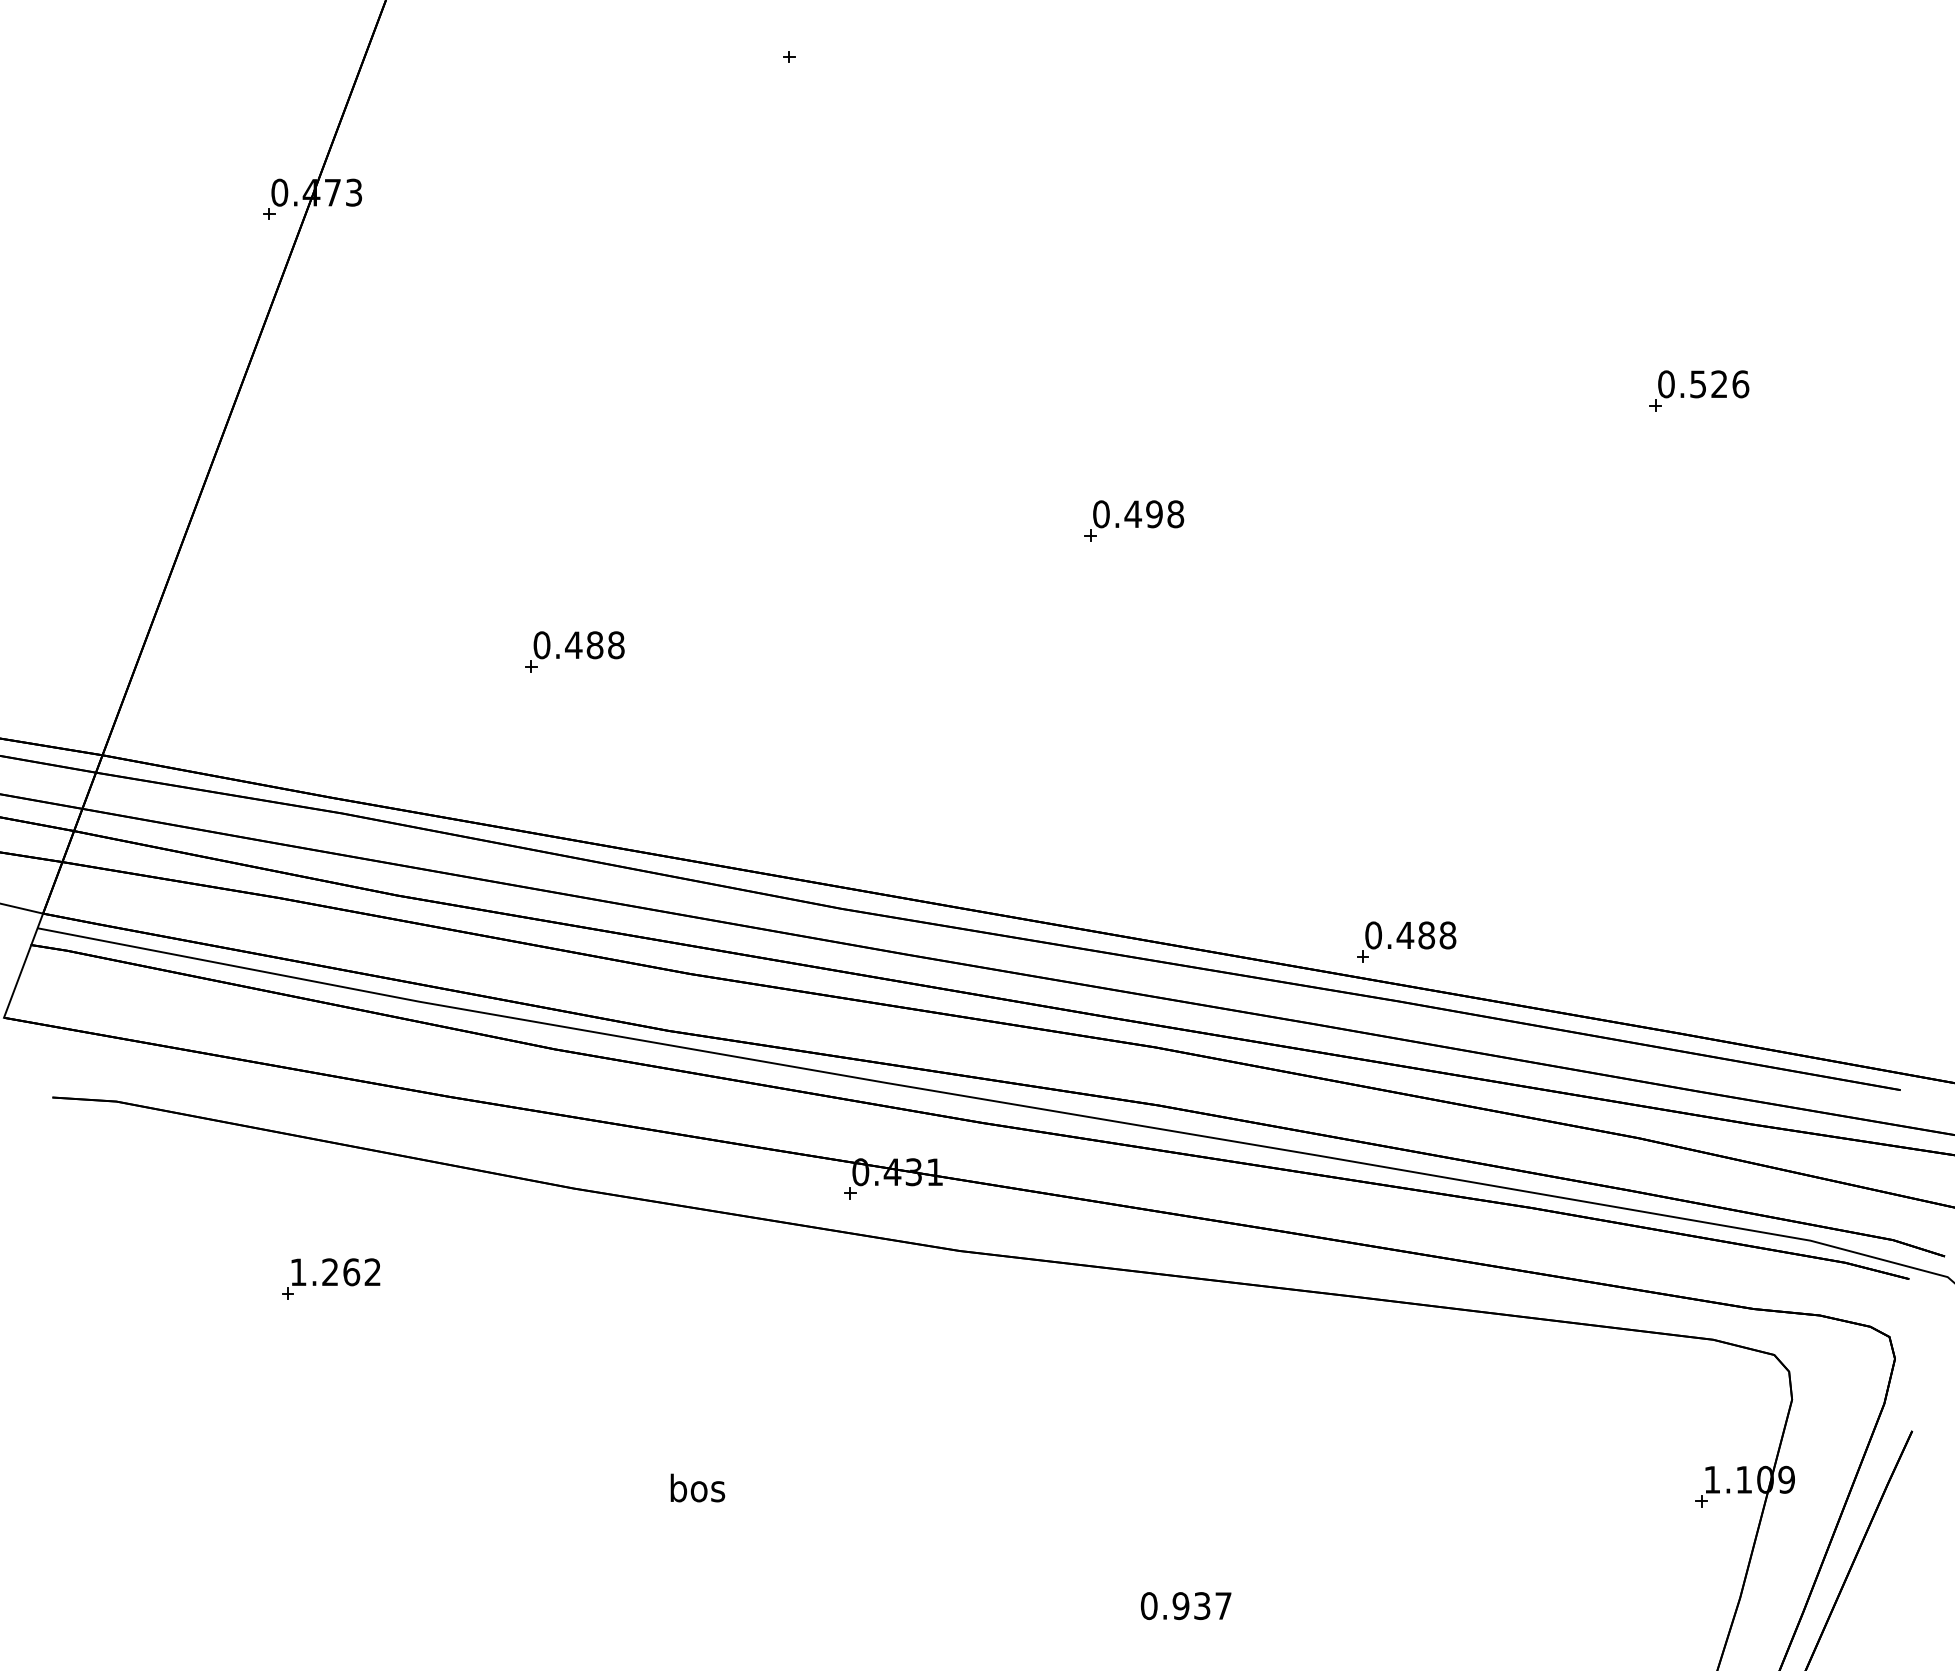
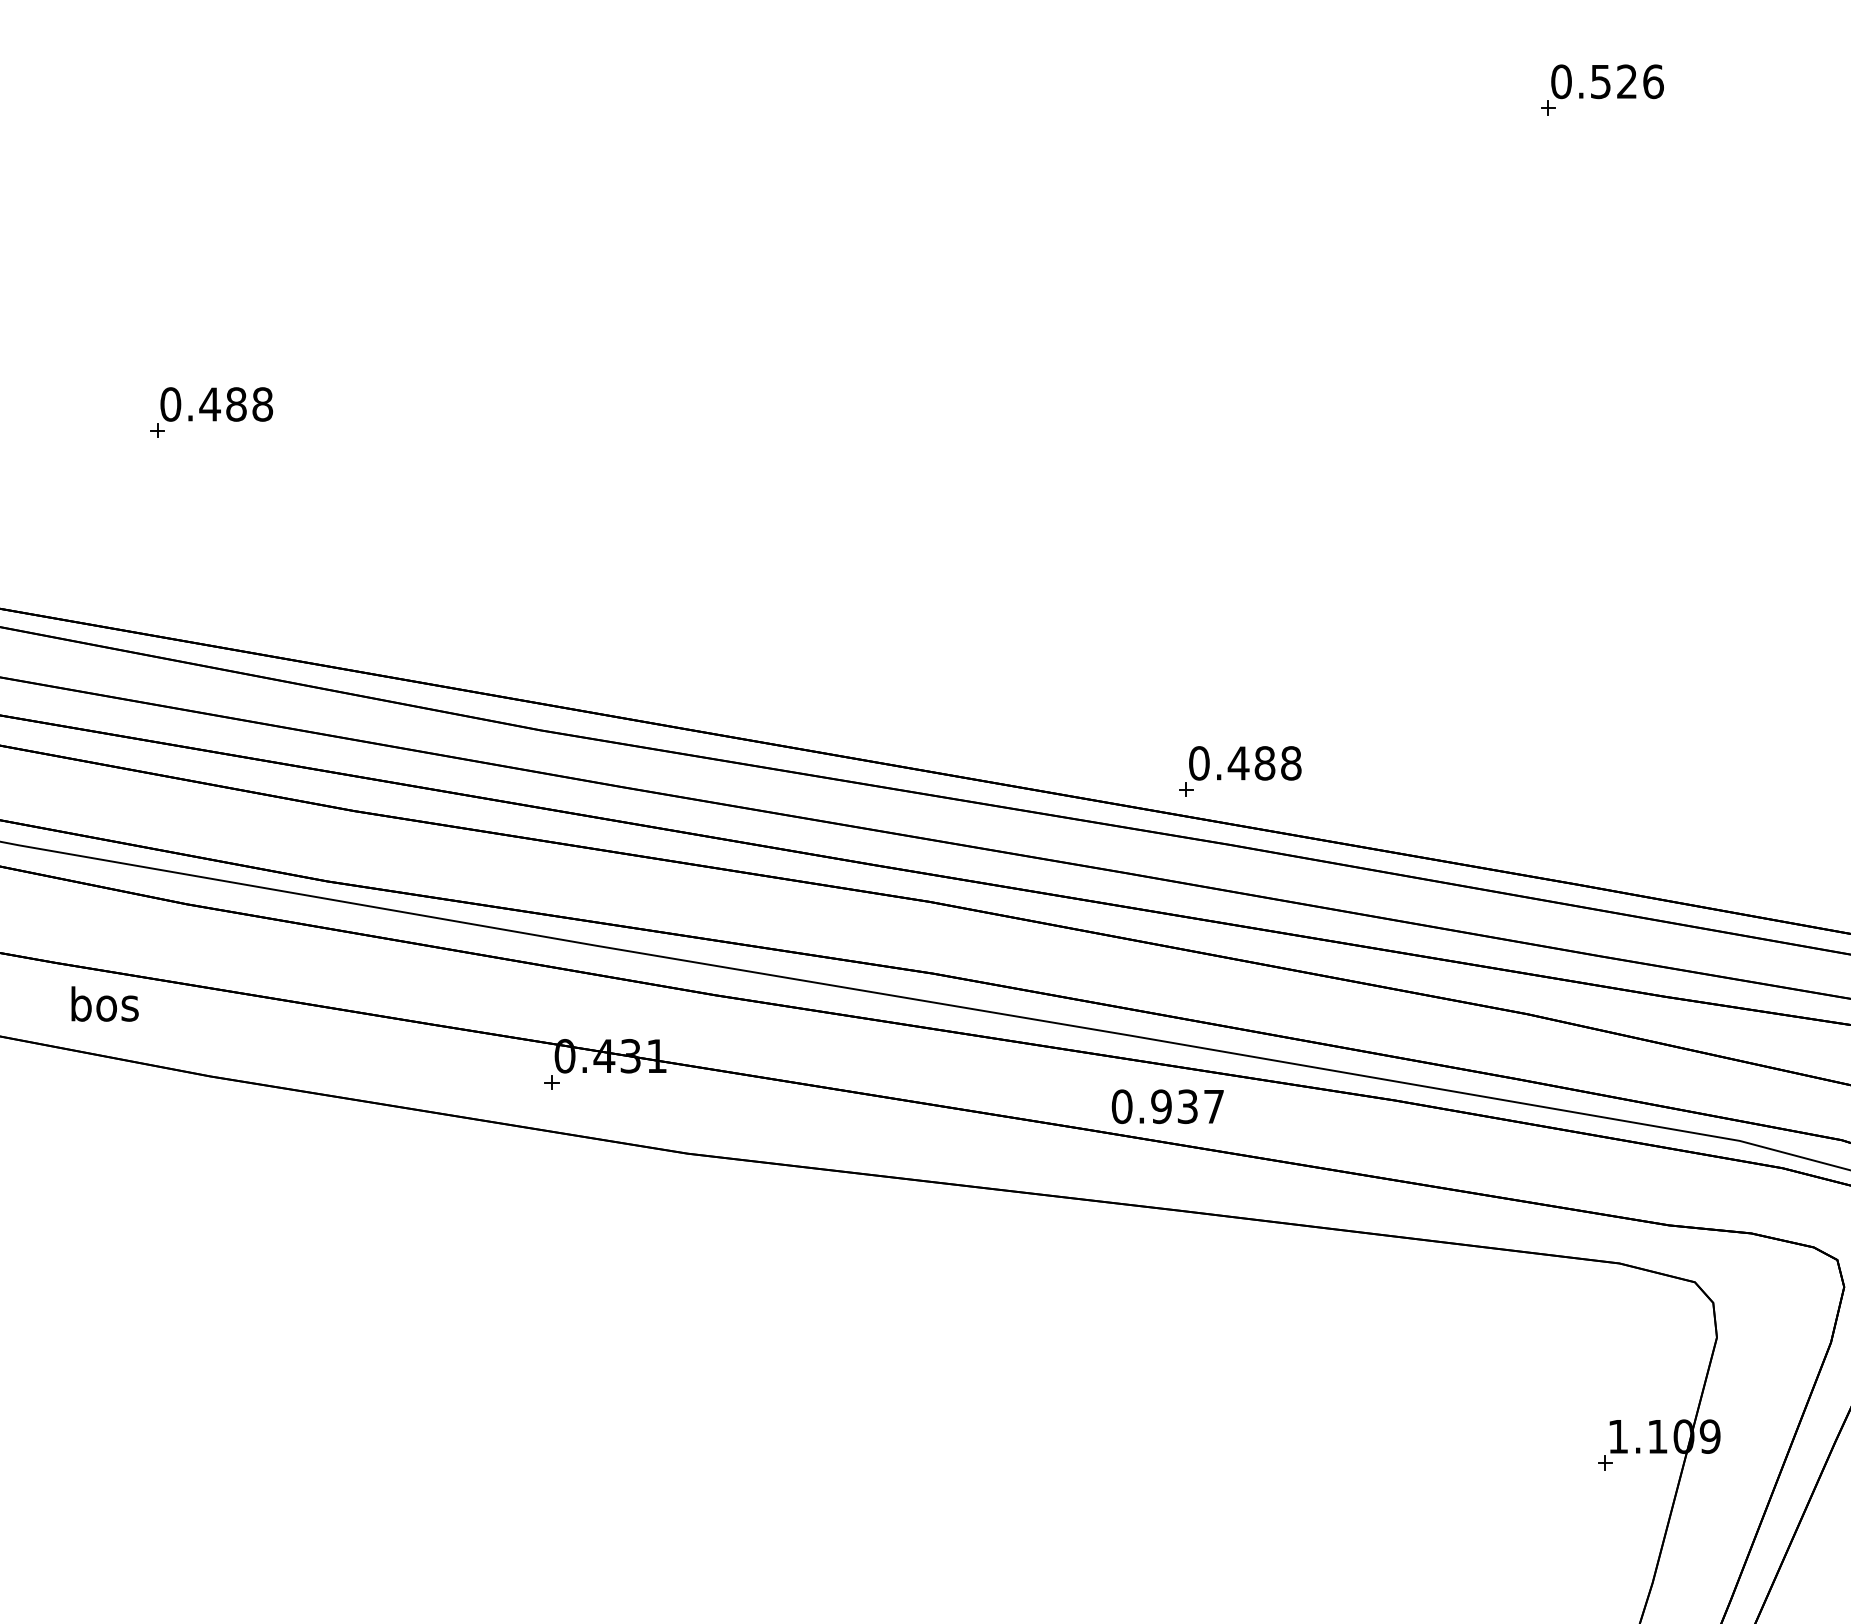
part: (1134, 520) -> (903, 250), removed
text: (697, 1487) -> (104, 1003), moved
text: (1186, 1605) -> (1168, 1106), moved

